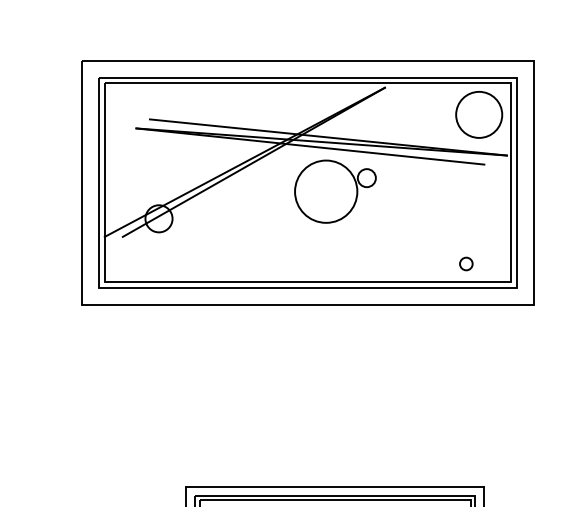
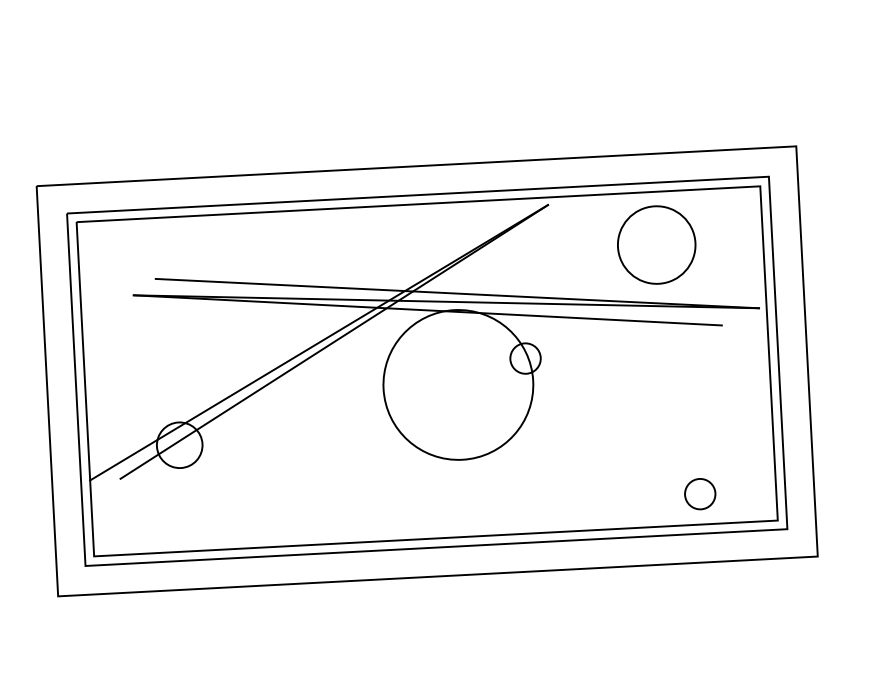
circle: (479, 114) -> (657, 244), moved
circle: (325, 191) -> (457, 384), size x1.43
circle: (466, 263) -> (700, 493), size x1.43

